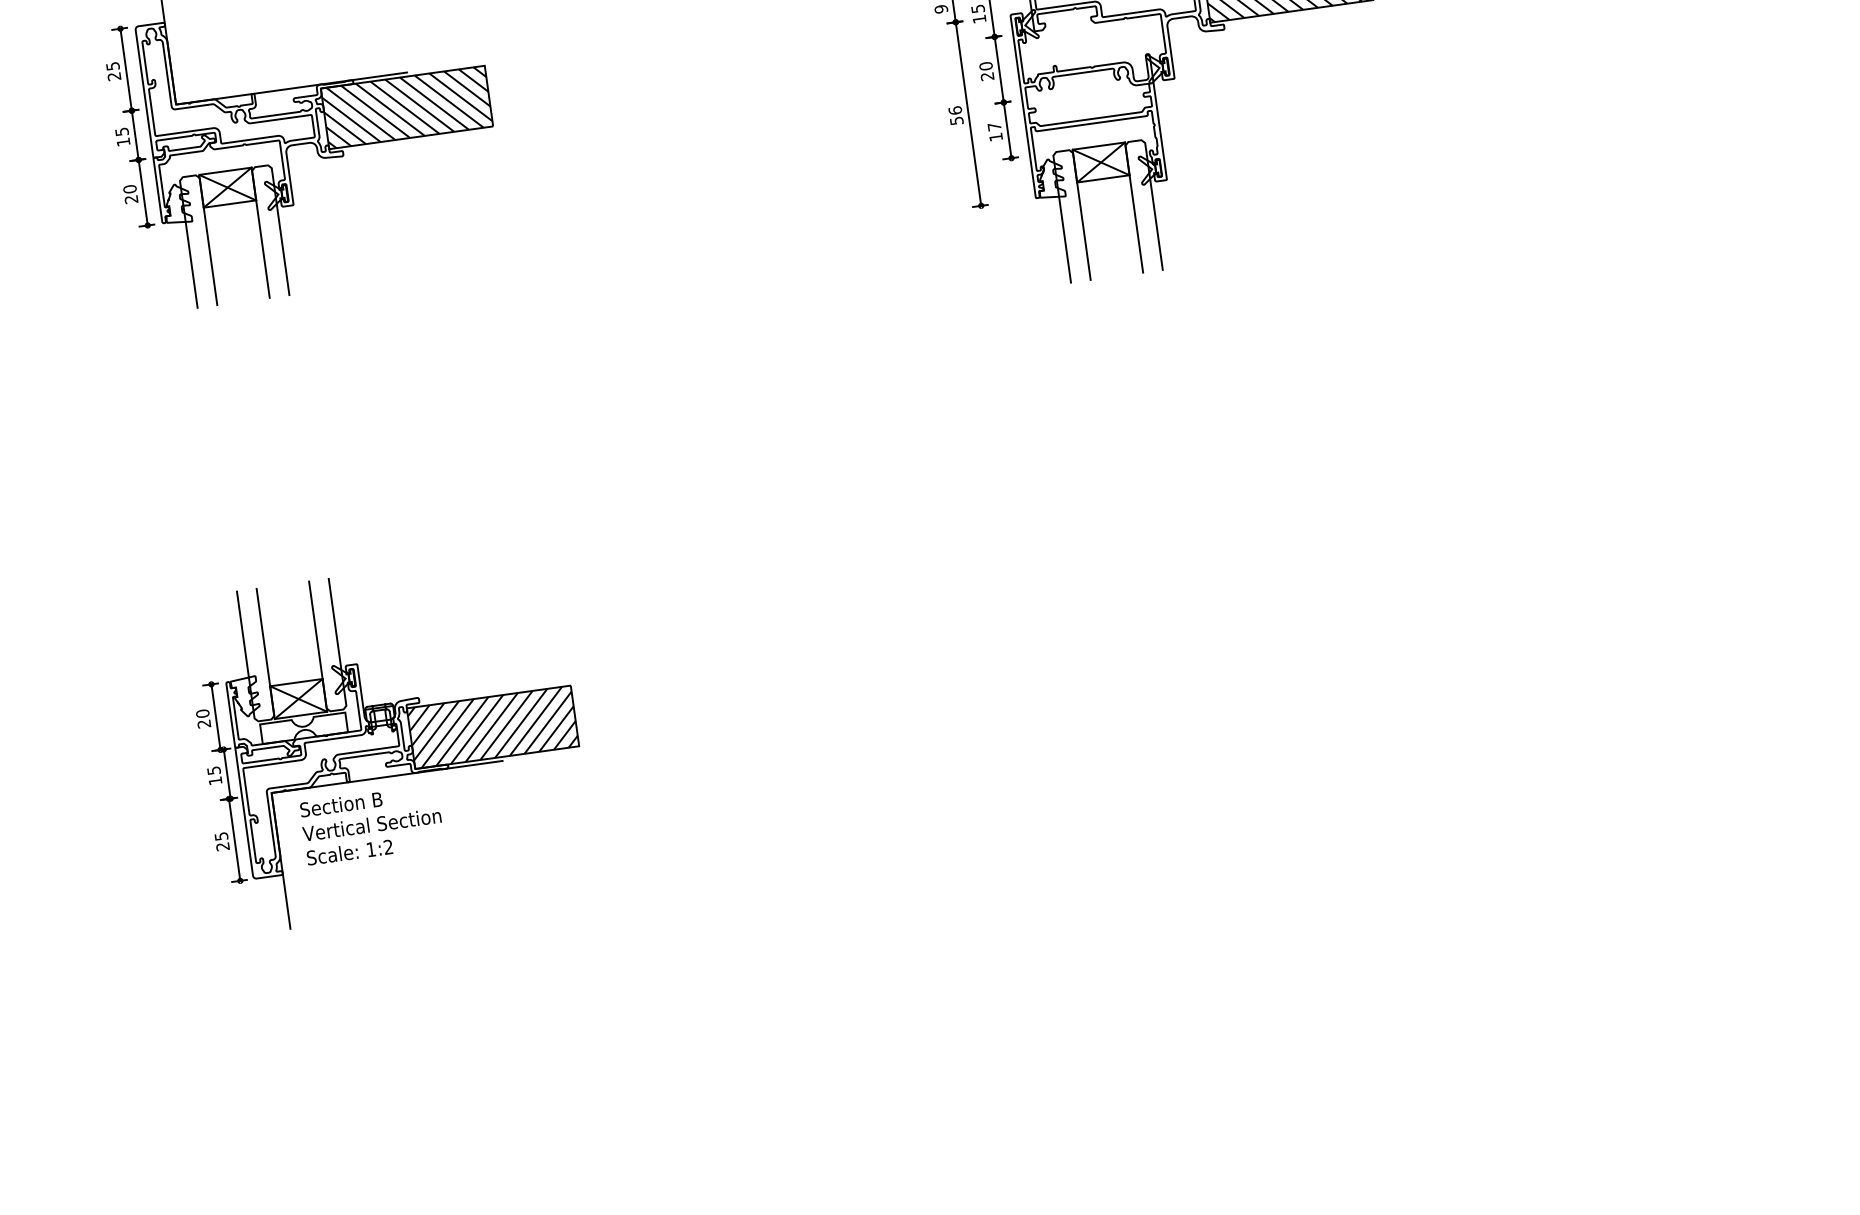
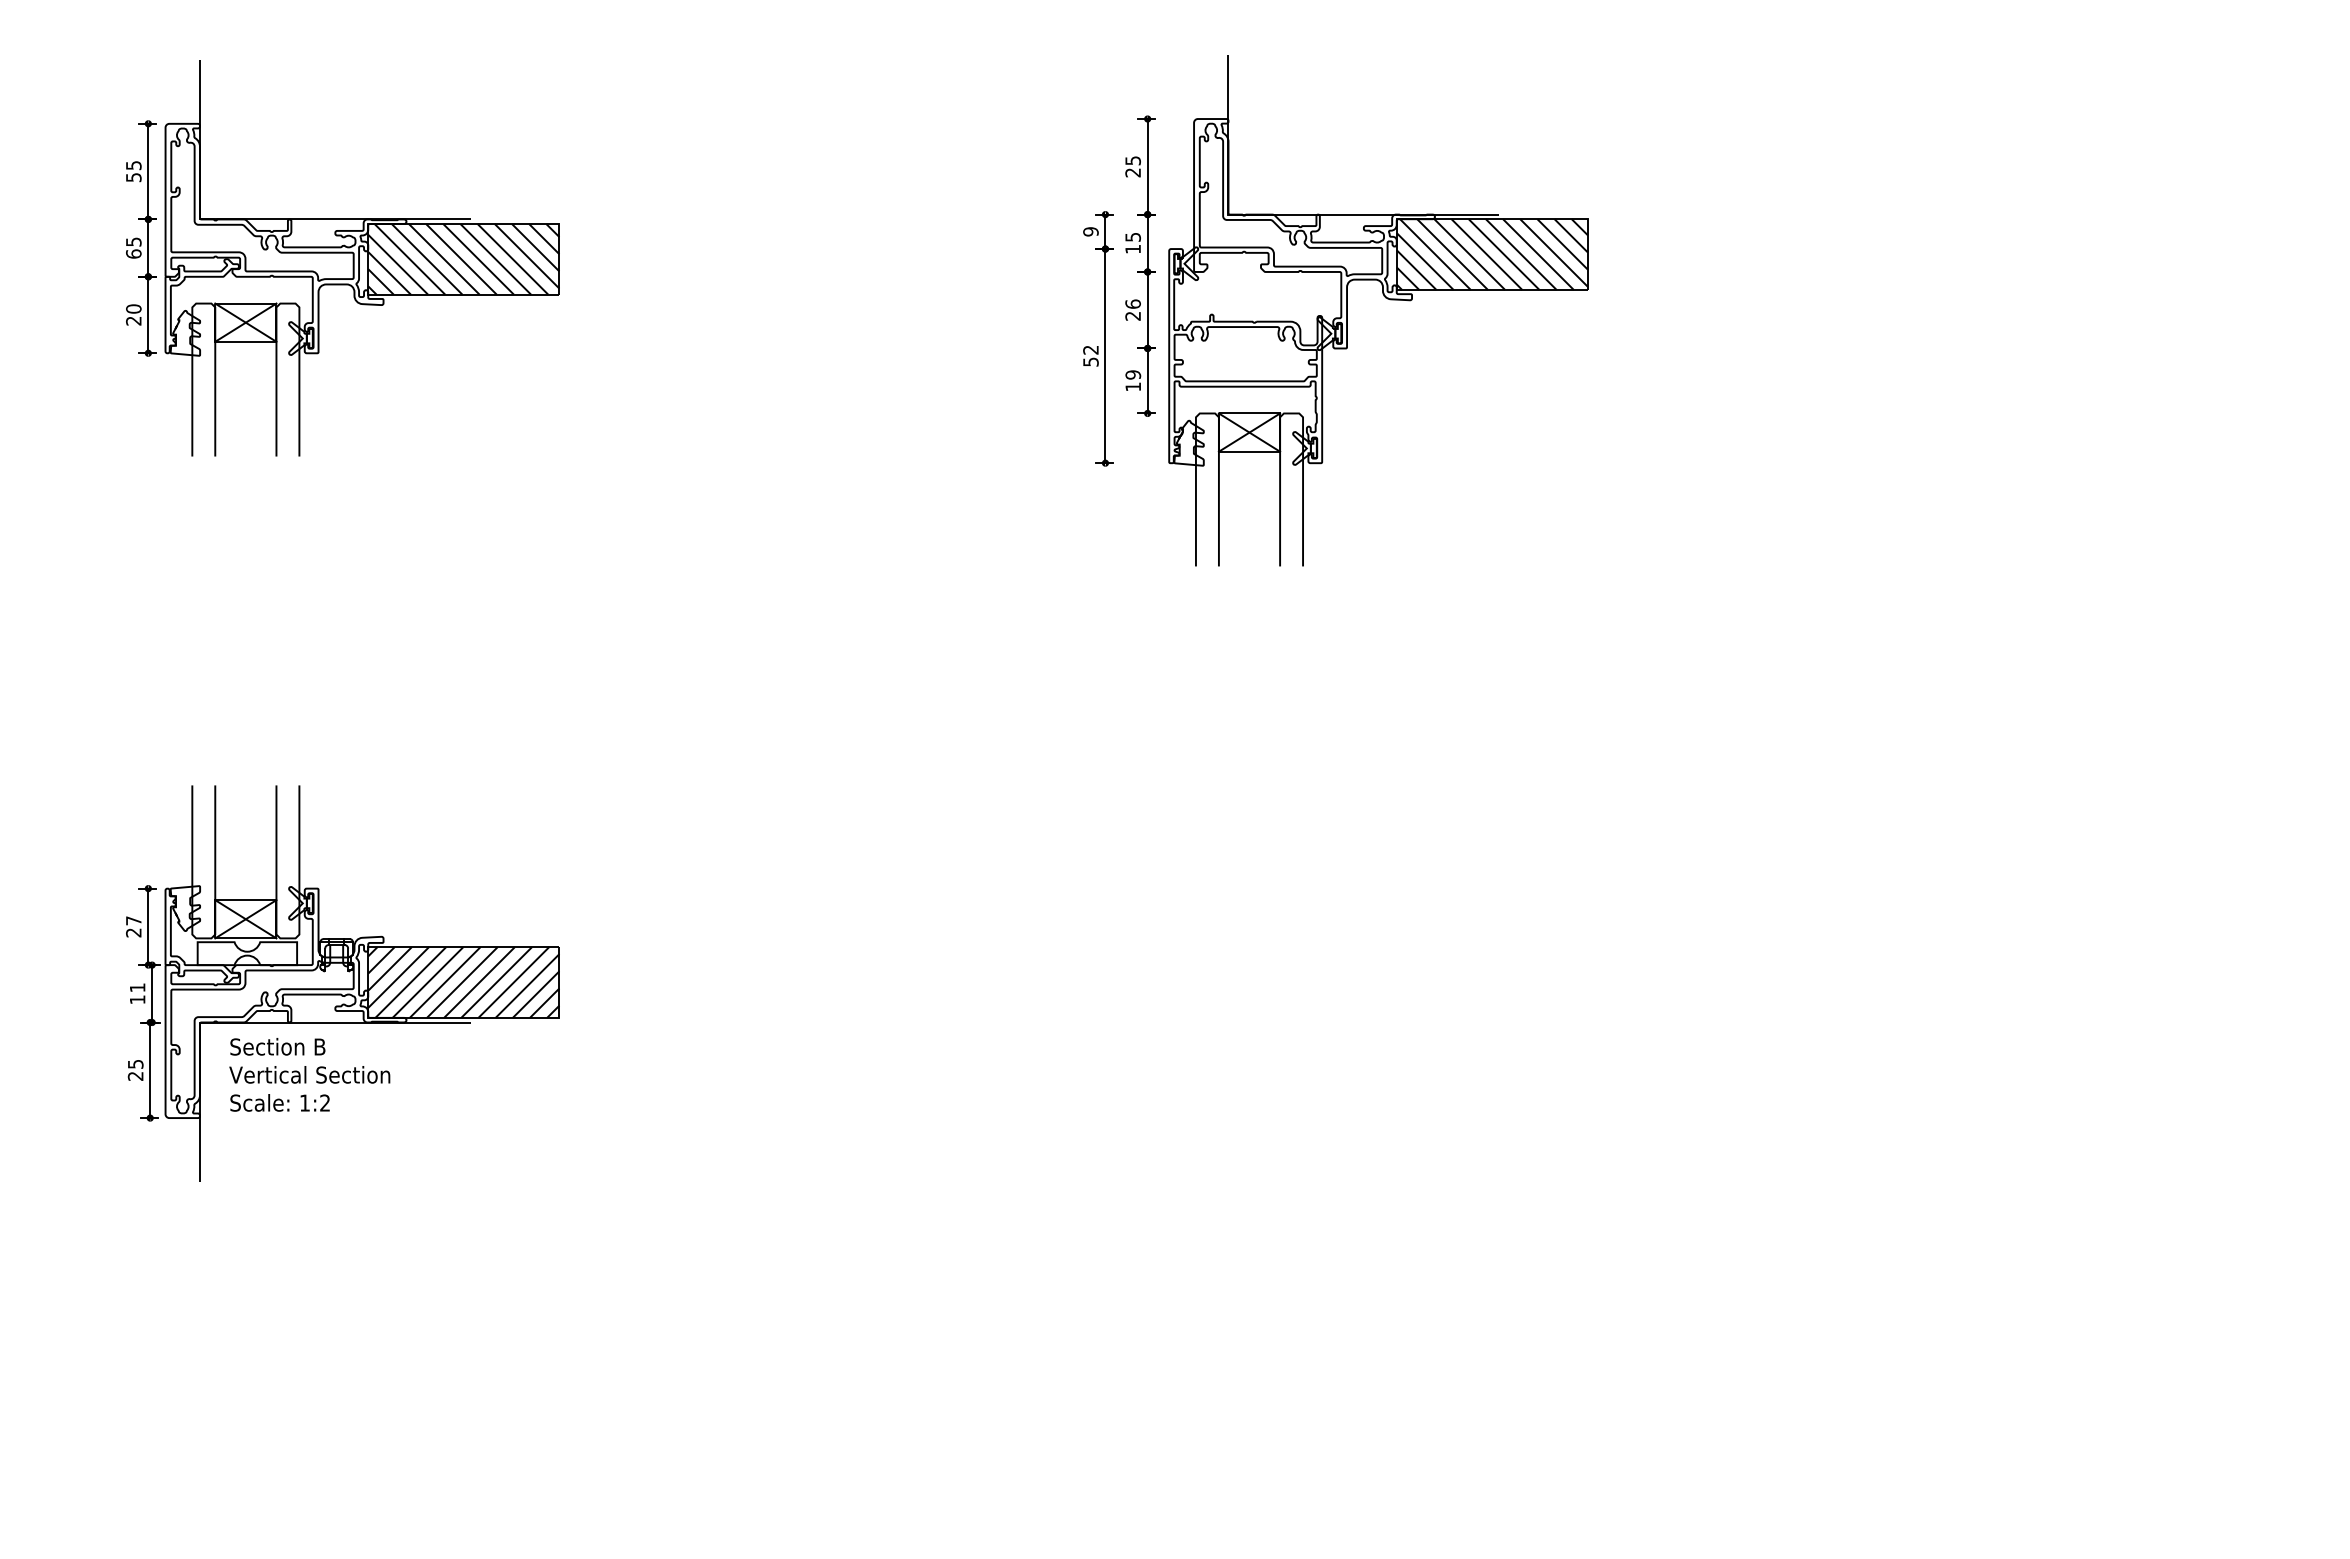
text: (985, 65) -> (1132, 303), 20 -> 26
text: (114, 76) -> (133, 177), 25 -> 55
text: (954, 110) -> (1090, 349), 56 -> 52
text: (994, 126) -> (1133, 374), 17 -> 19
text: (123, 141) -> (133, 253), 15 -> 65
text: (202, 713) -> (133, 920), 20 -> 27
text: (213, 770) -> (137, 987), 15 -> 11

